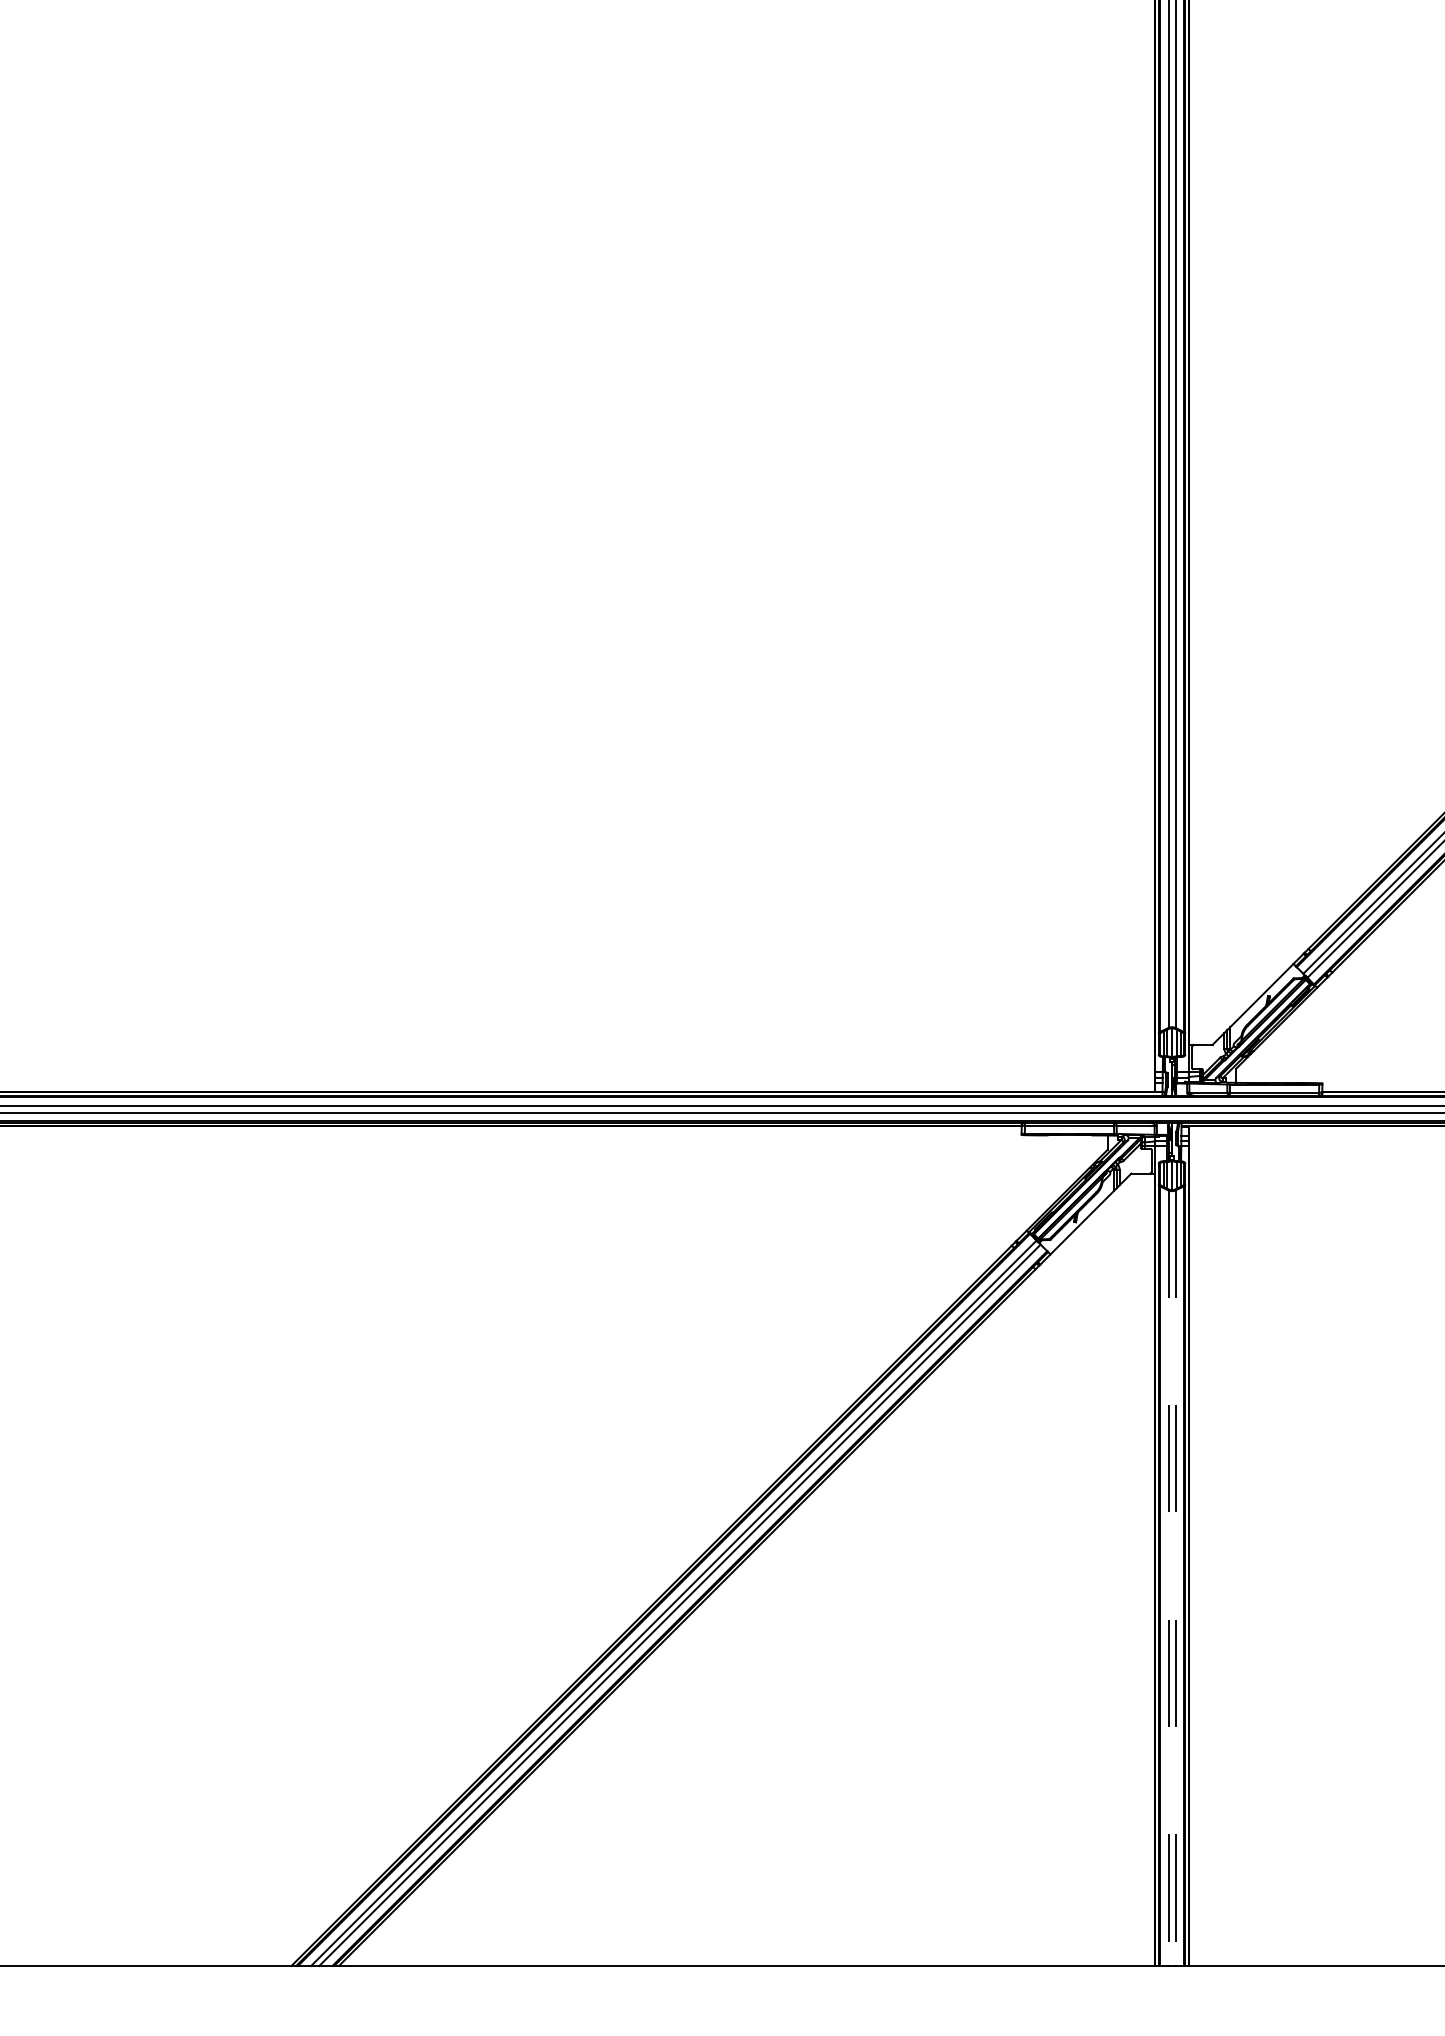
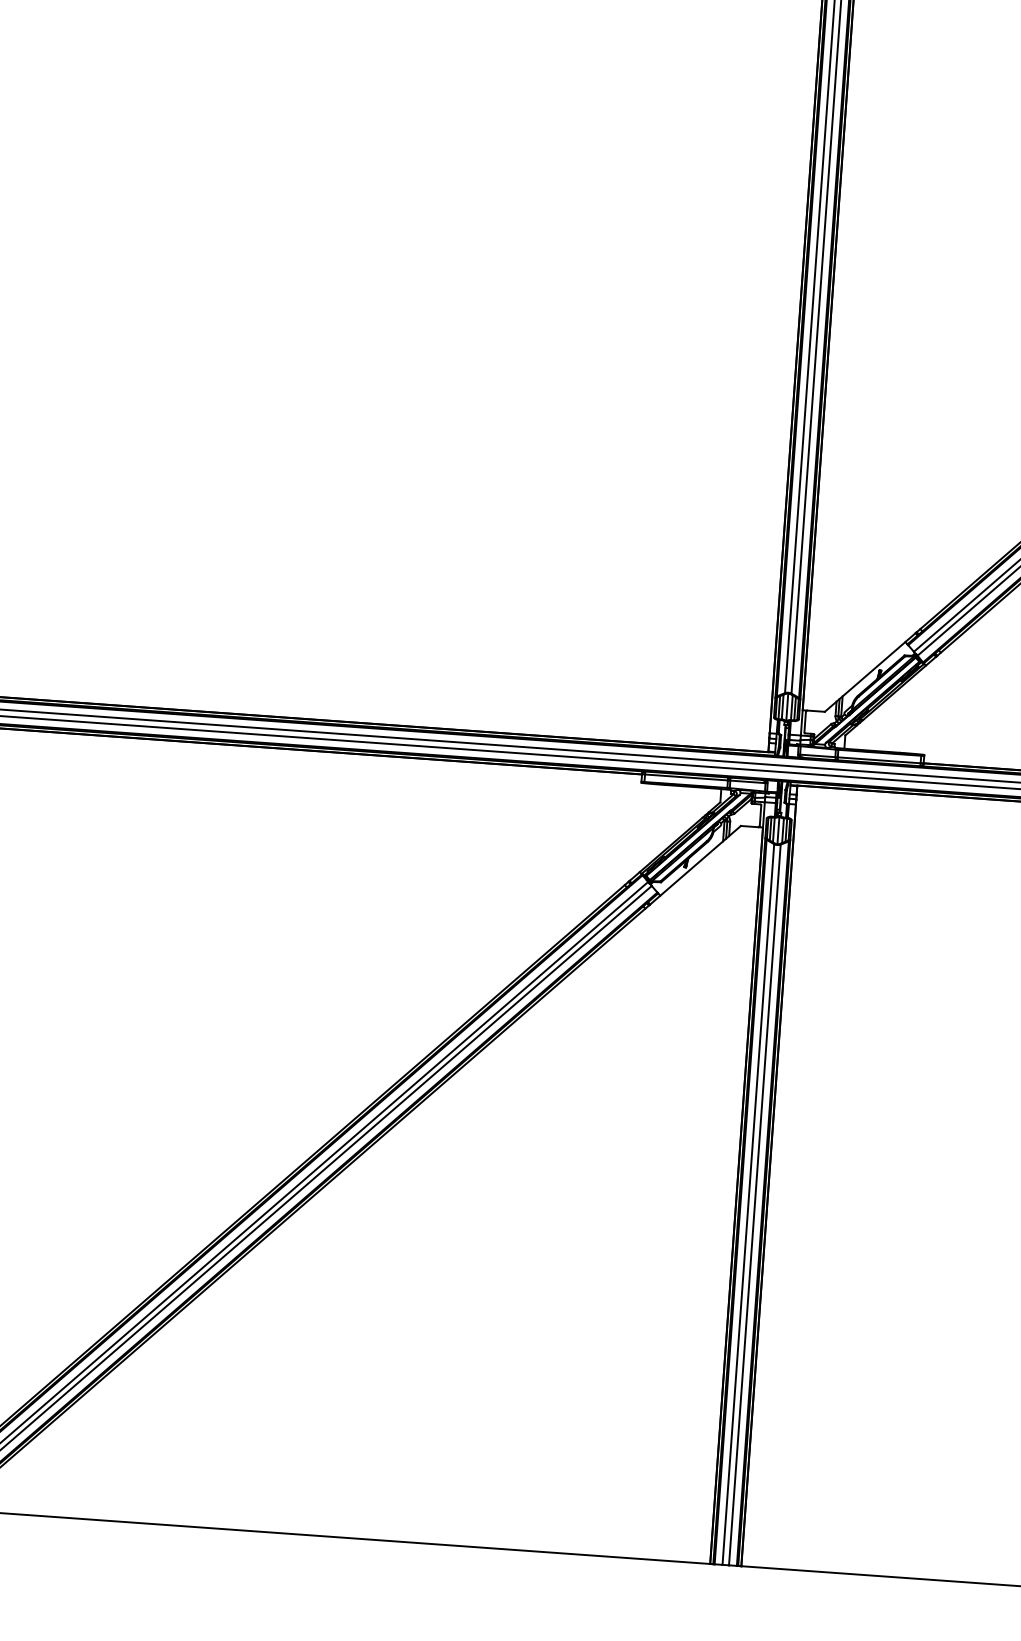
line: (1168, 1578) -> (748, 1204), dashed -> solid
line: (1175, 1578) -> (754, 1205), dashed -> solid

